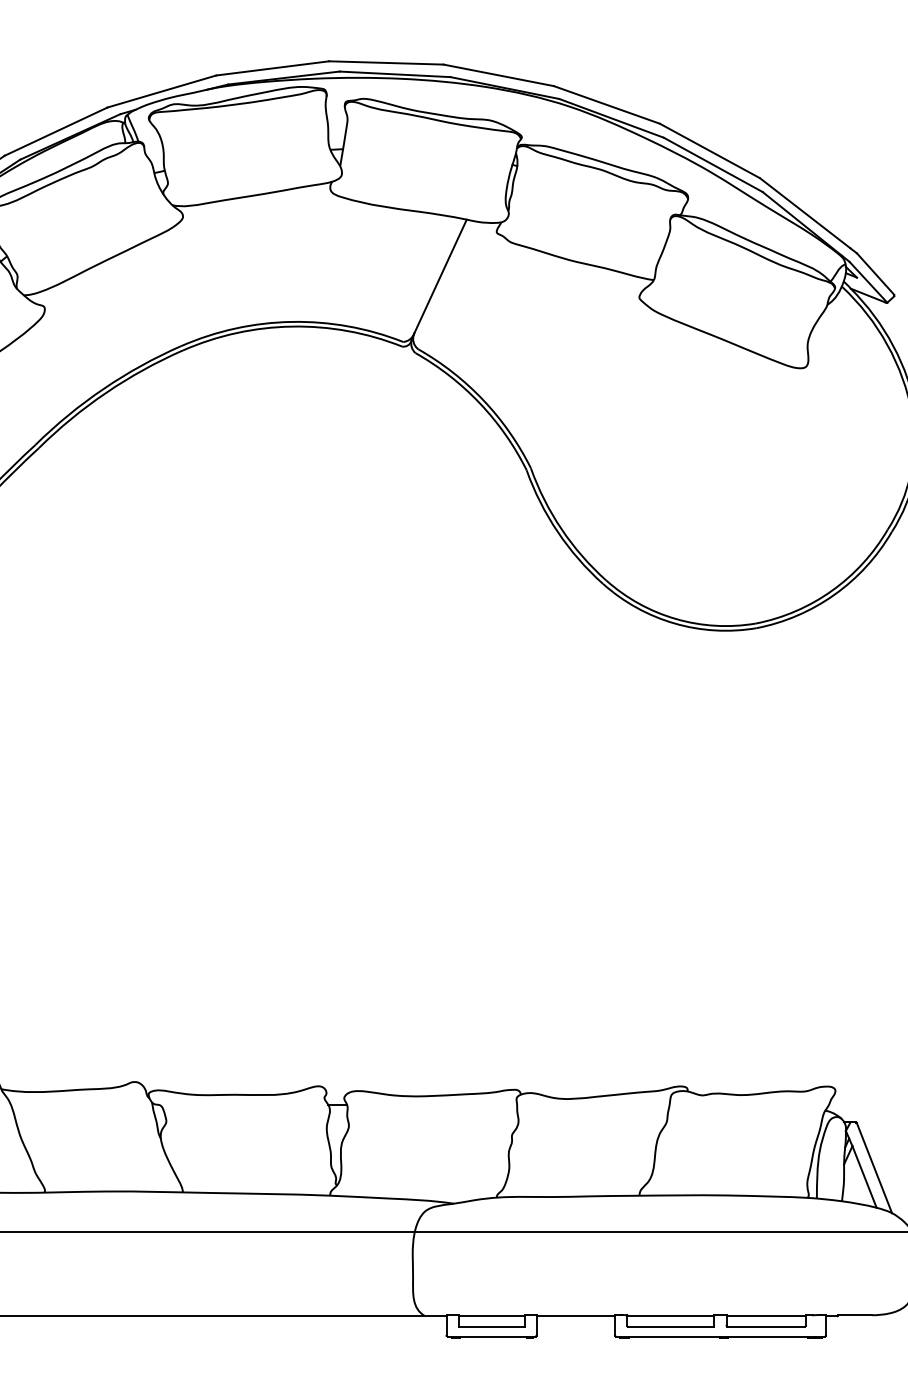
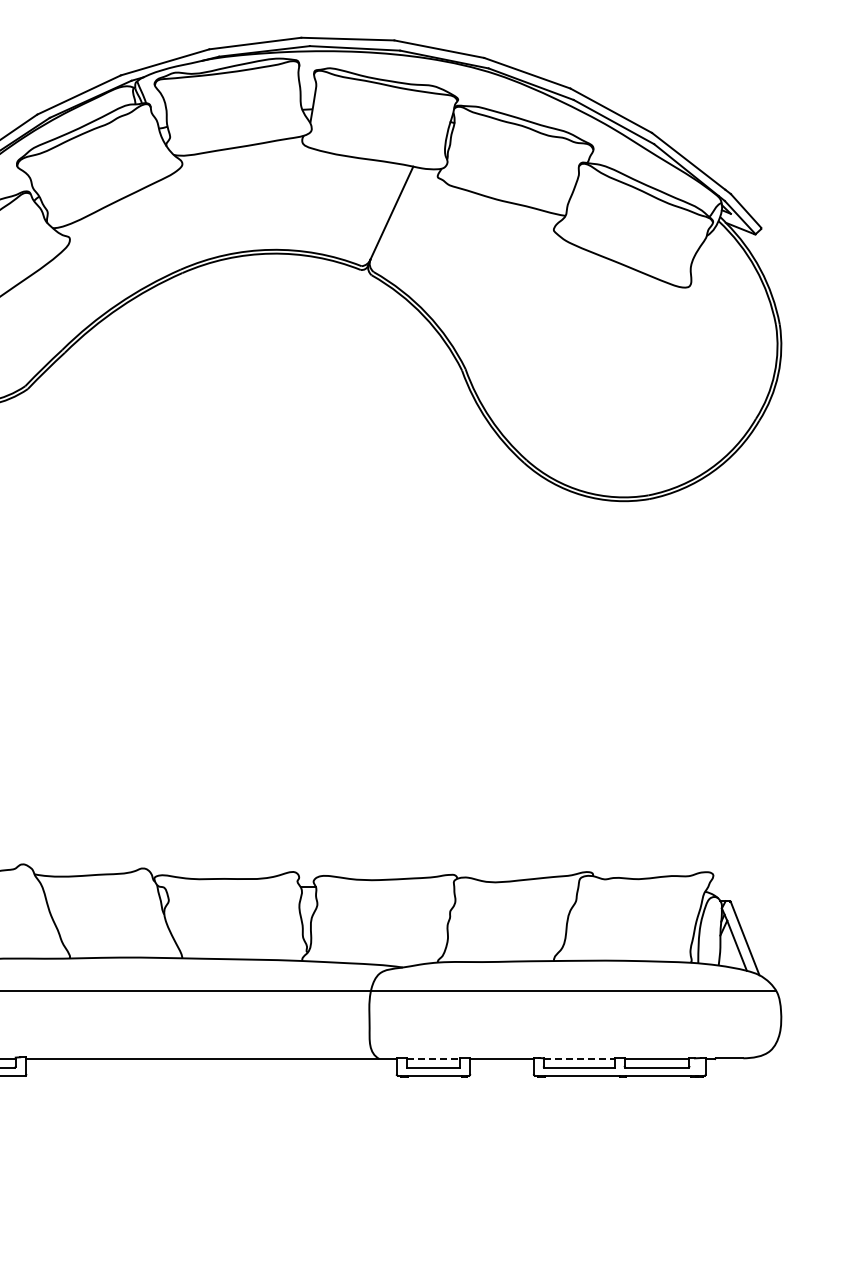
line: (491, 1316) -> (433, 1059), solid -> dashed
line: (670, 1316) -> (579, 1059), solid -> dashed

